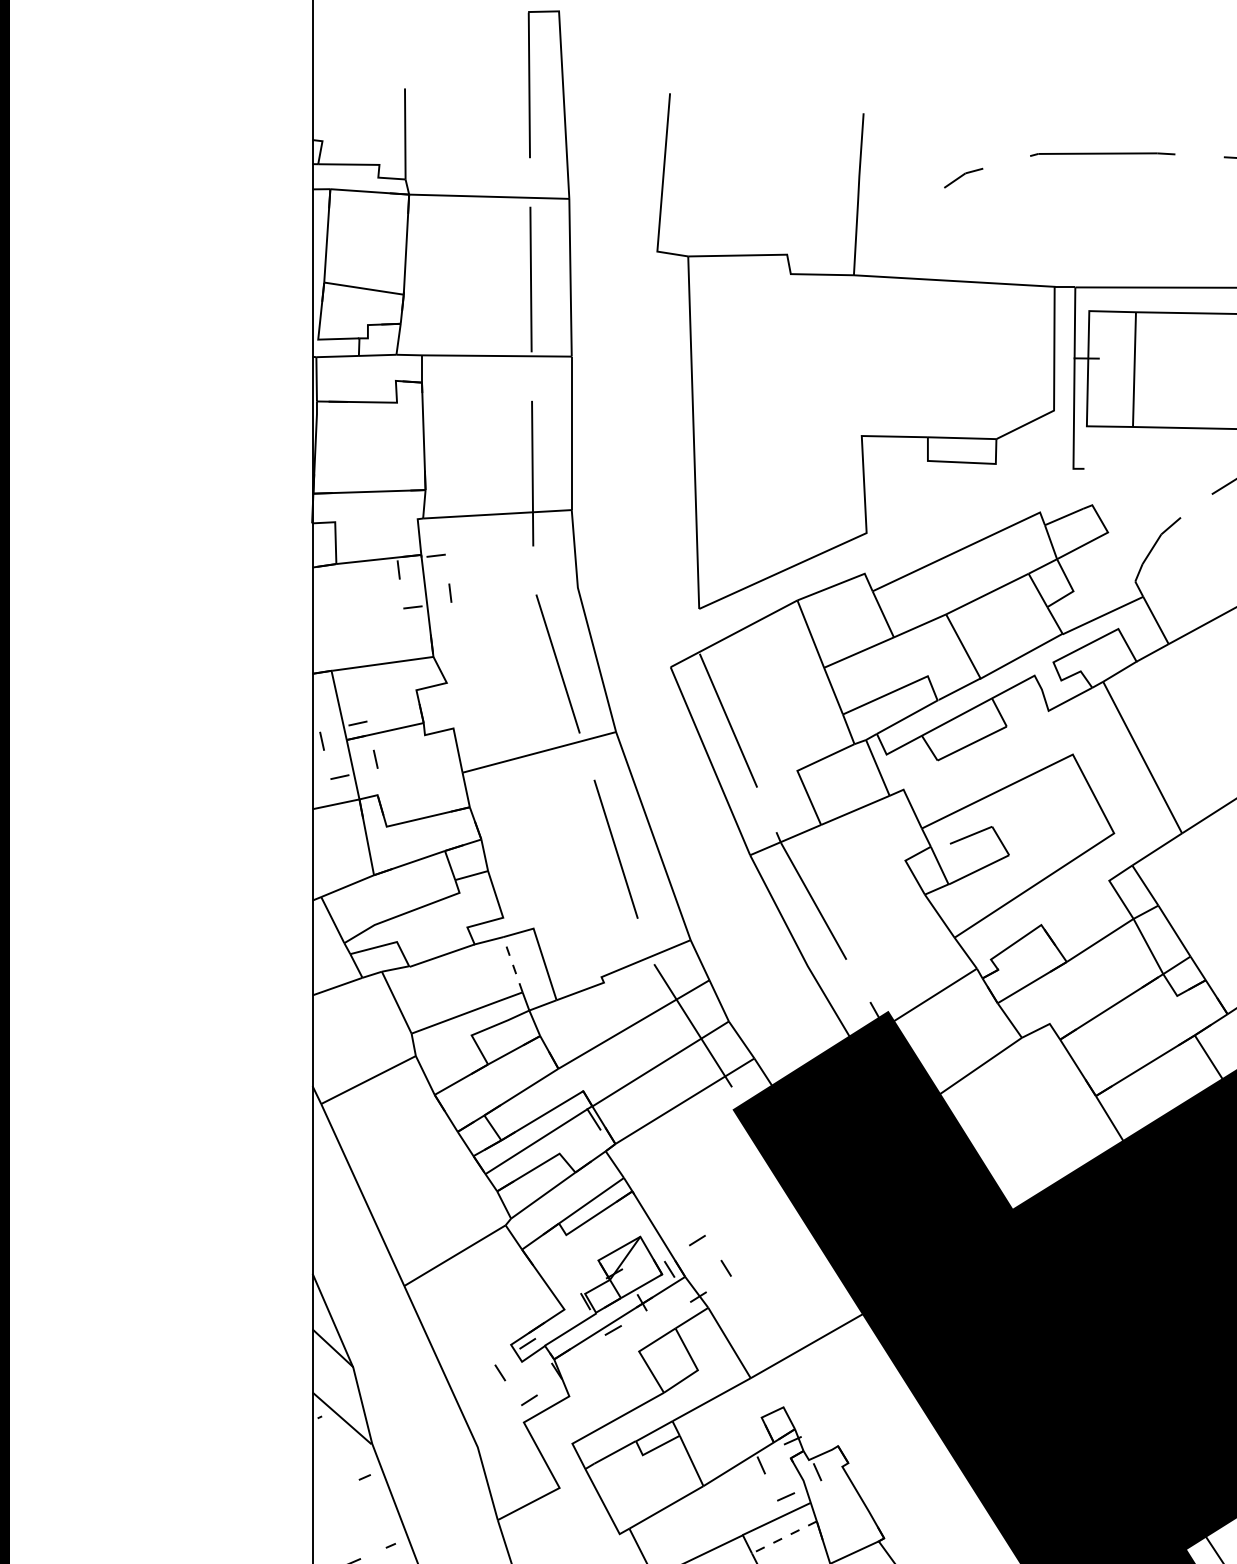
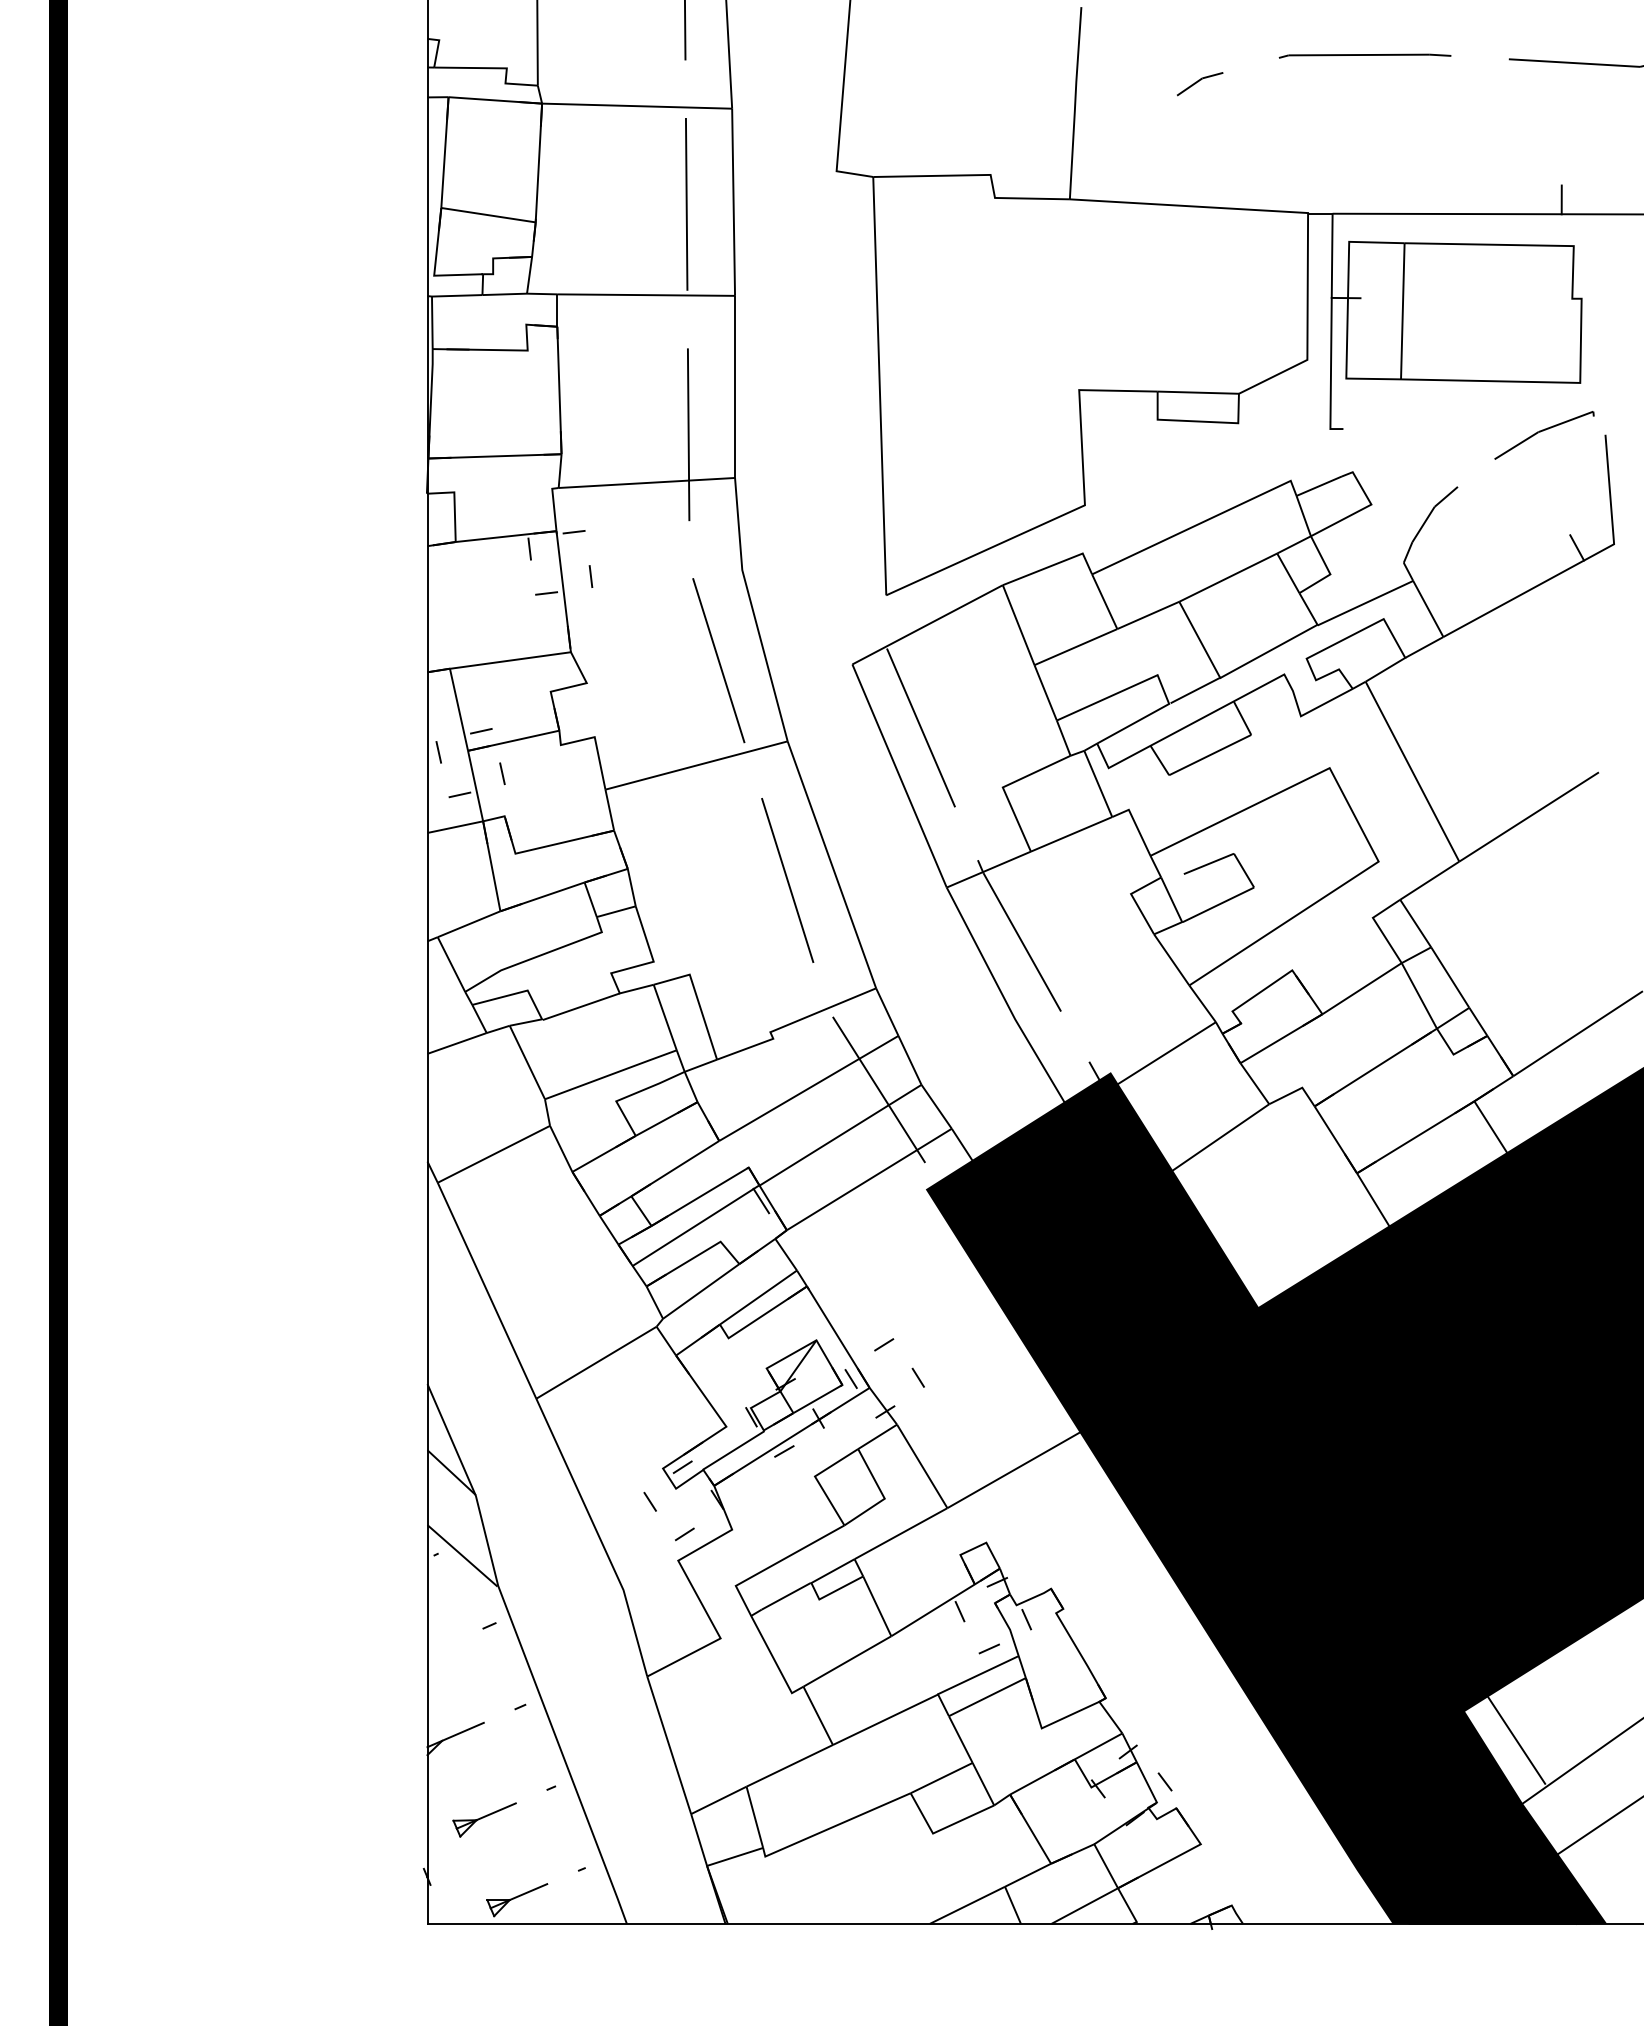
line: (513, 964) -> (665, 1017), dashed -> solid
line: (784, 1537) -> (987, 1697), dashed -> solid

